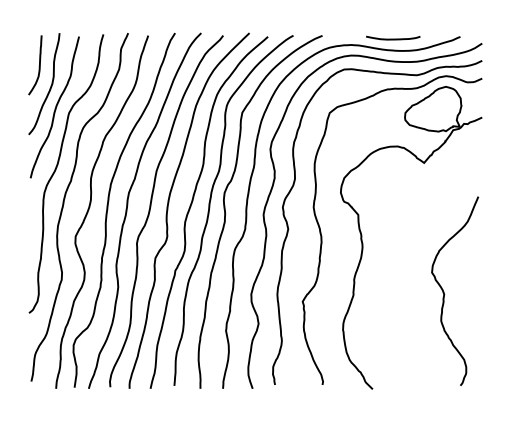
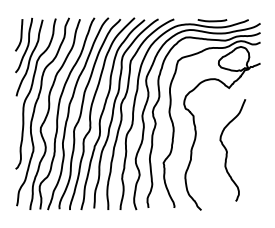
curve: (445, 291) -> (227, 150), moved

